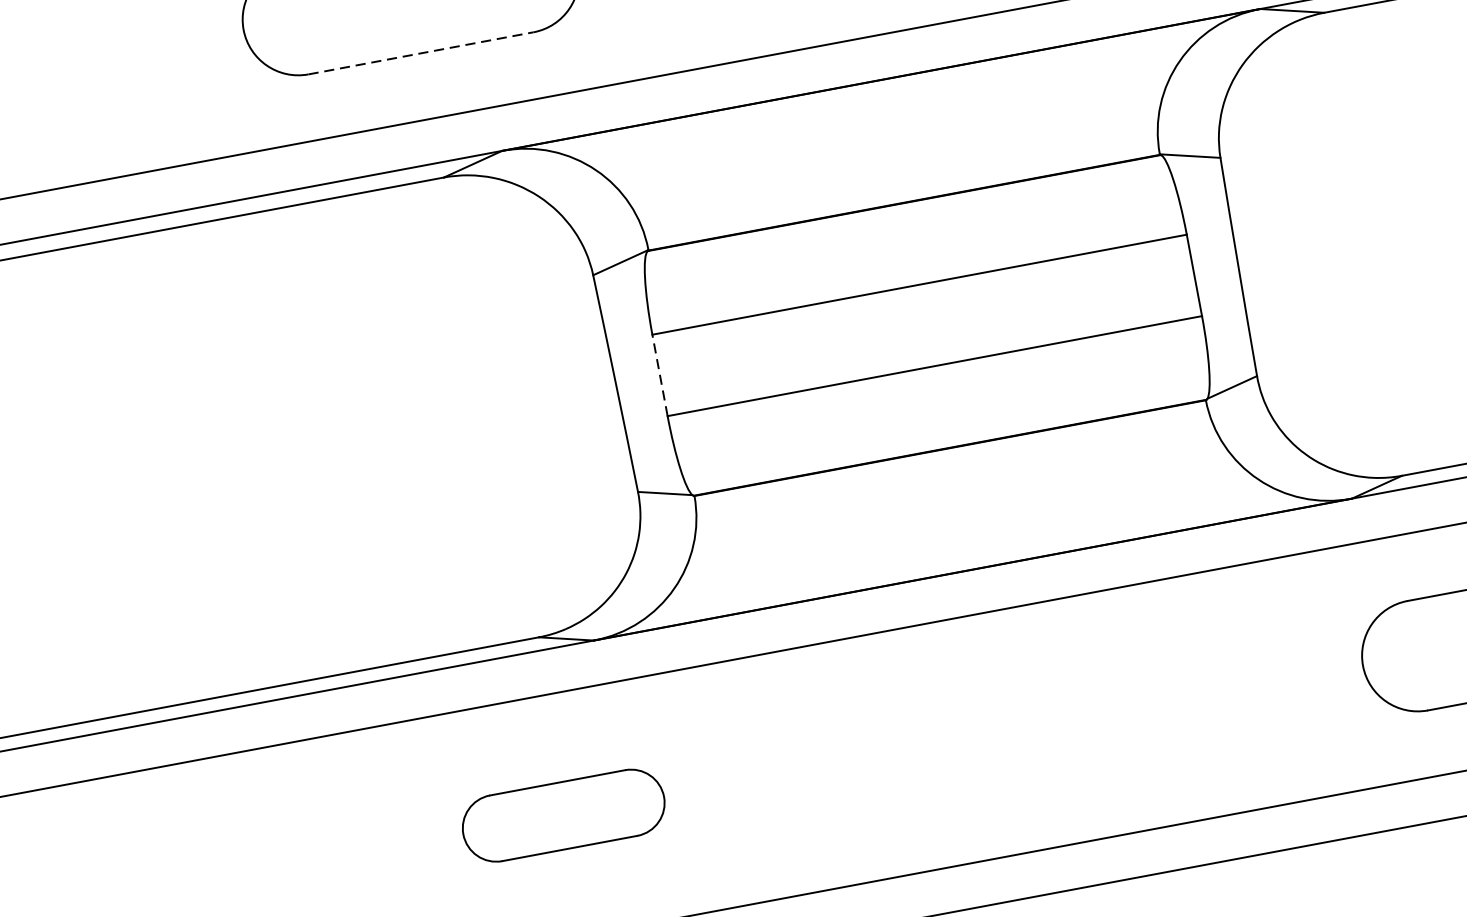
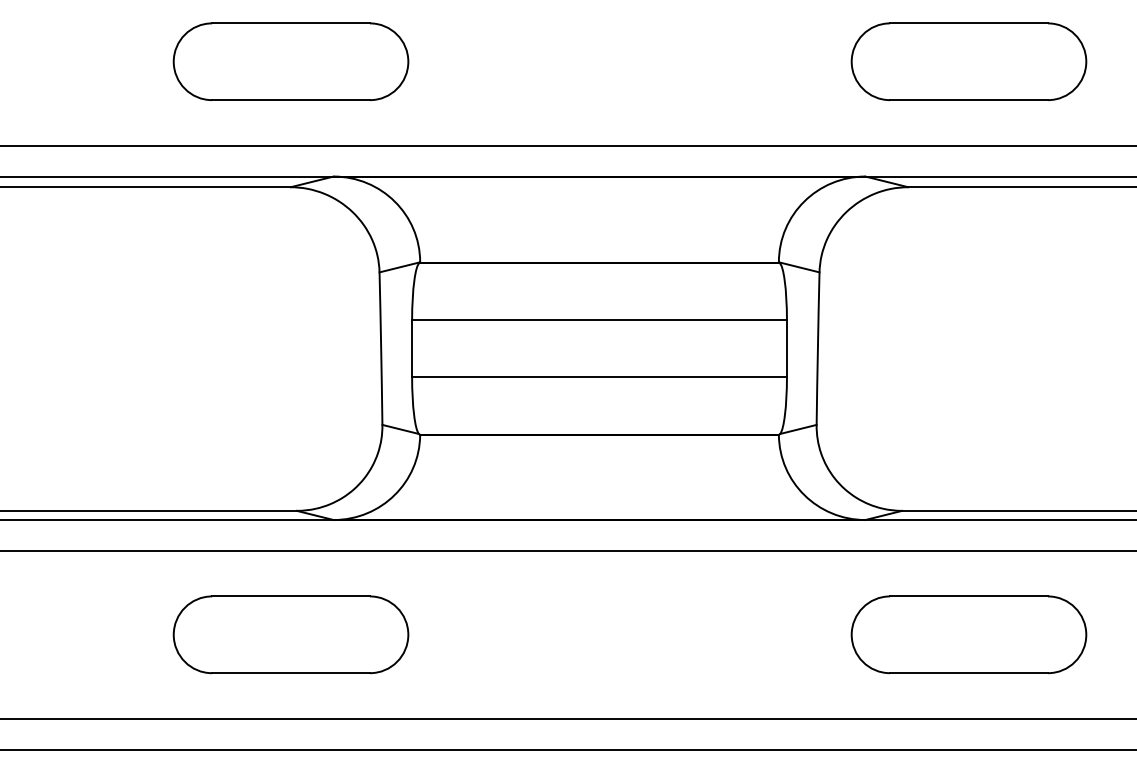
line: (421, 53) -> (291, 100), dashed -> solid
line: (660, 374) -> (412, 348), dashed -> solid
part: (562, 815) -> (290, 634), size x1.67

